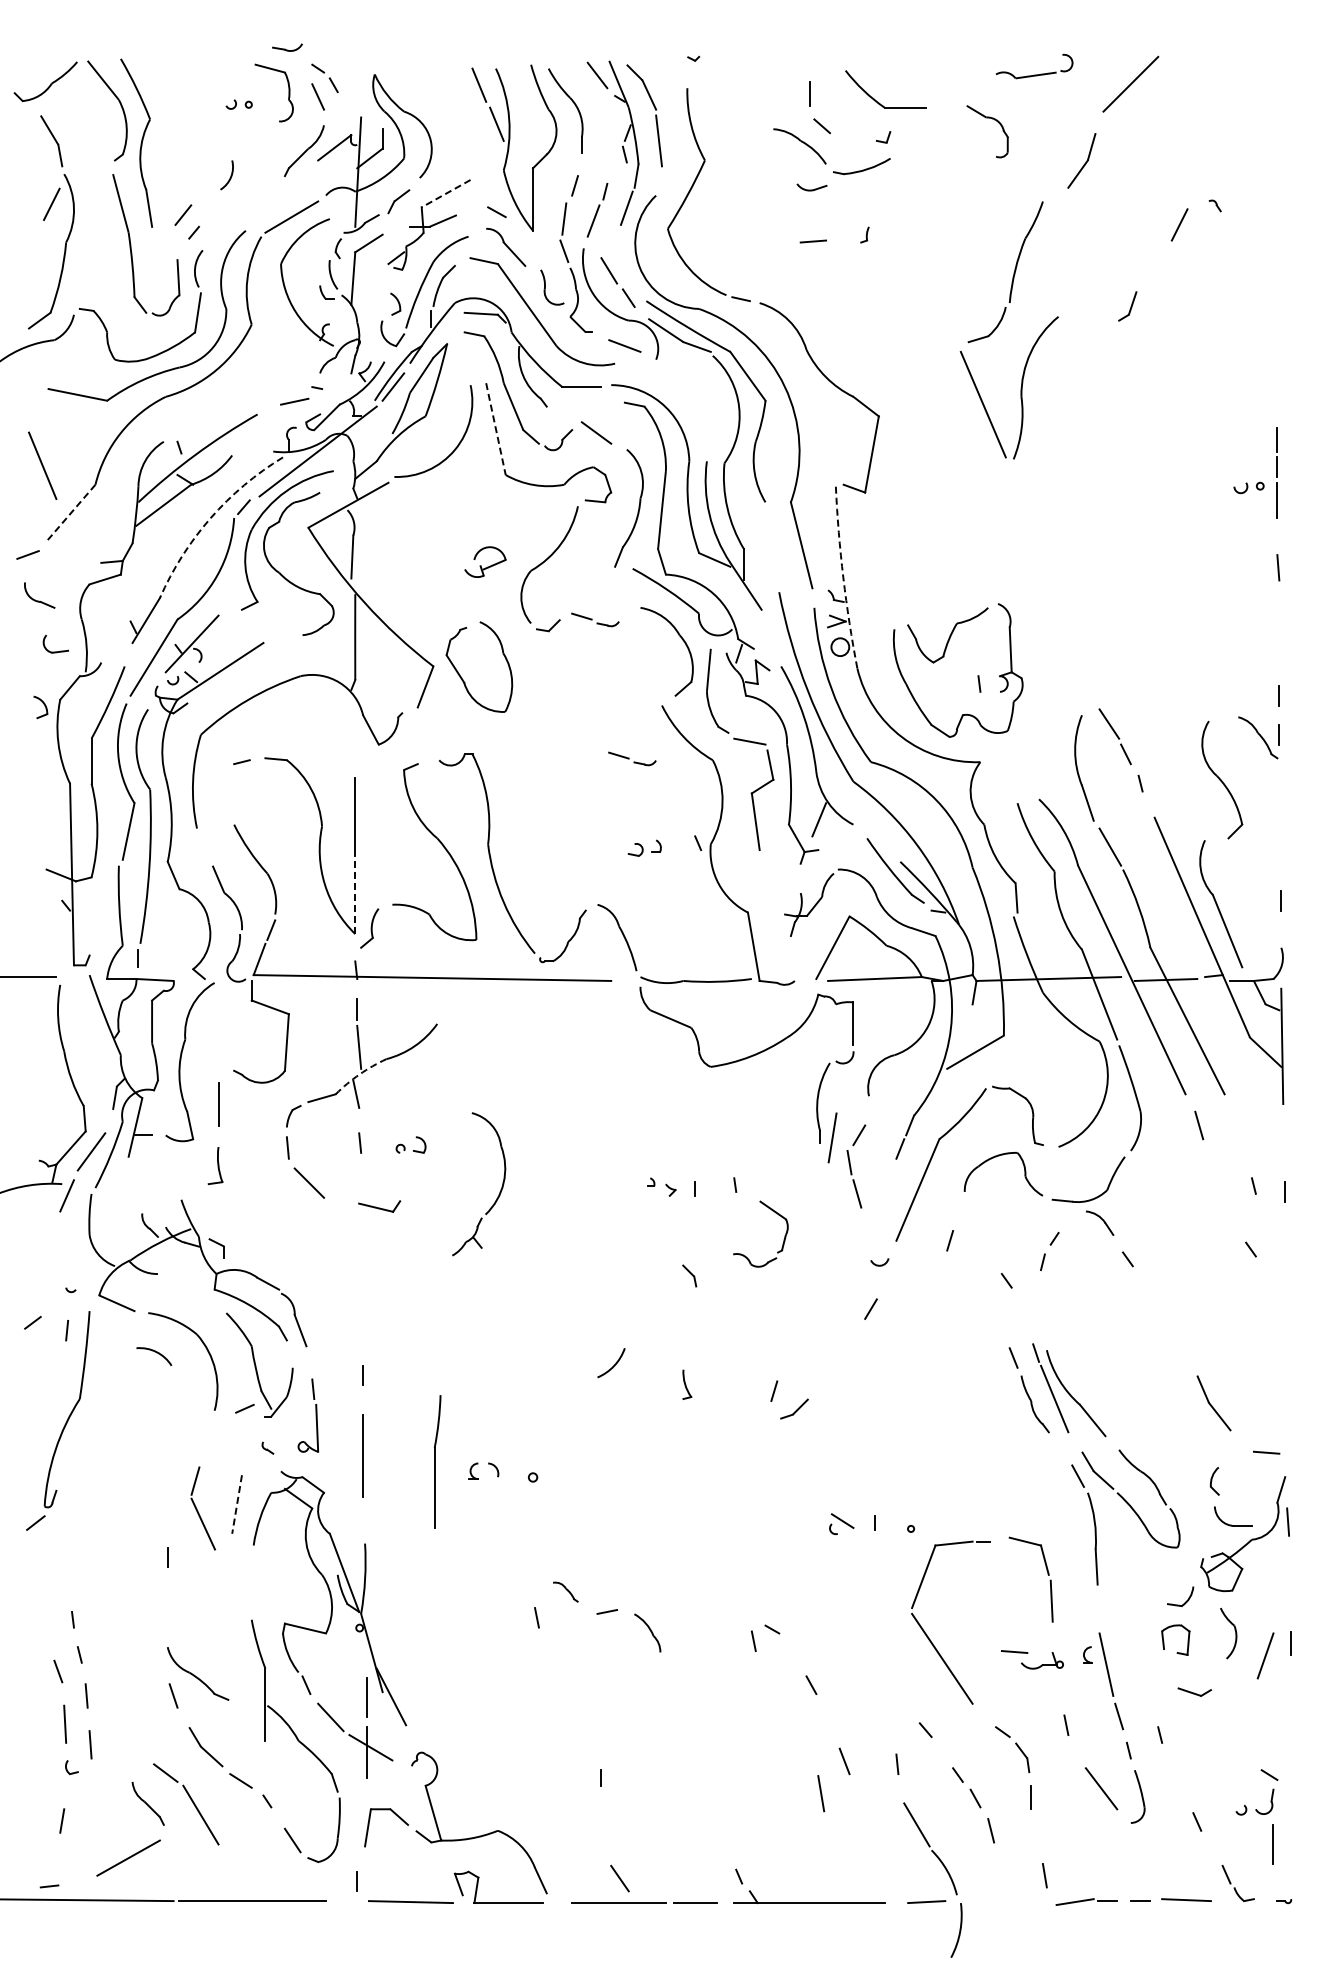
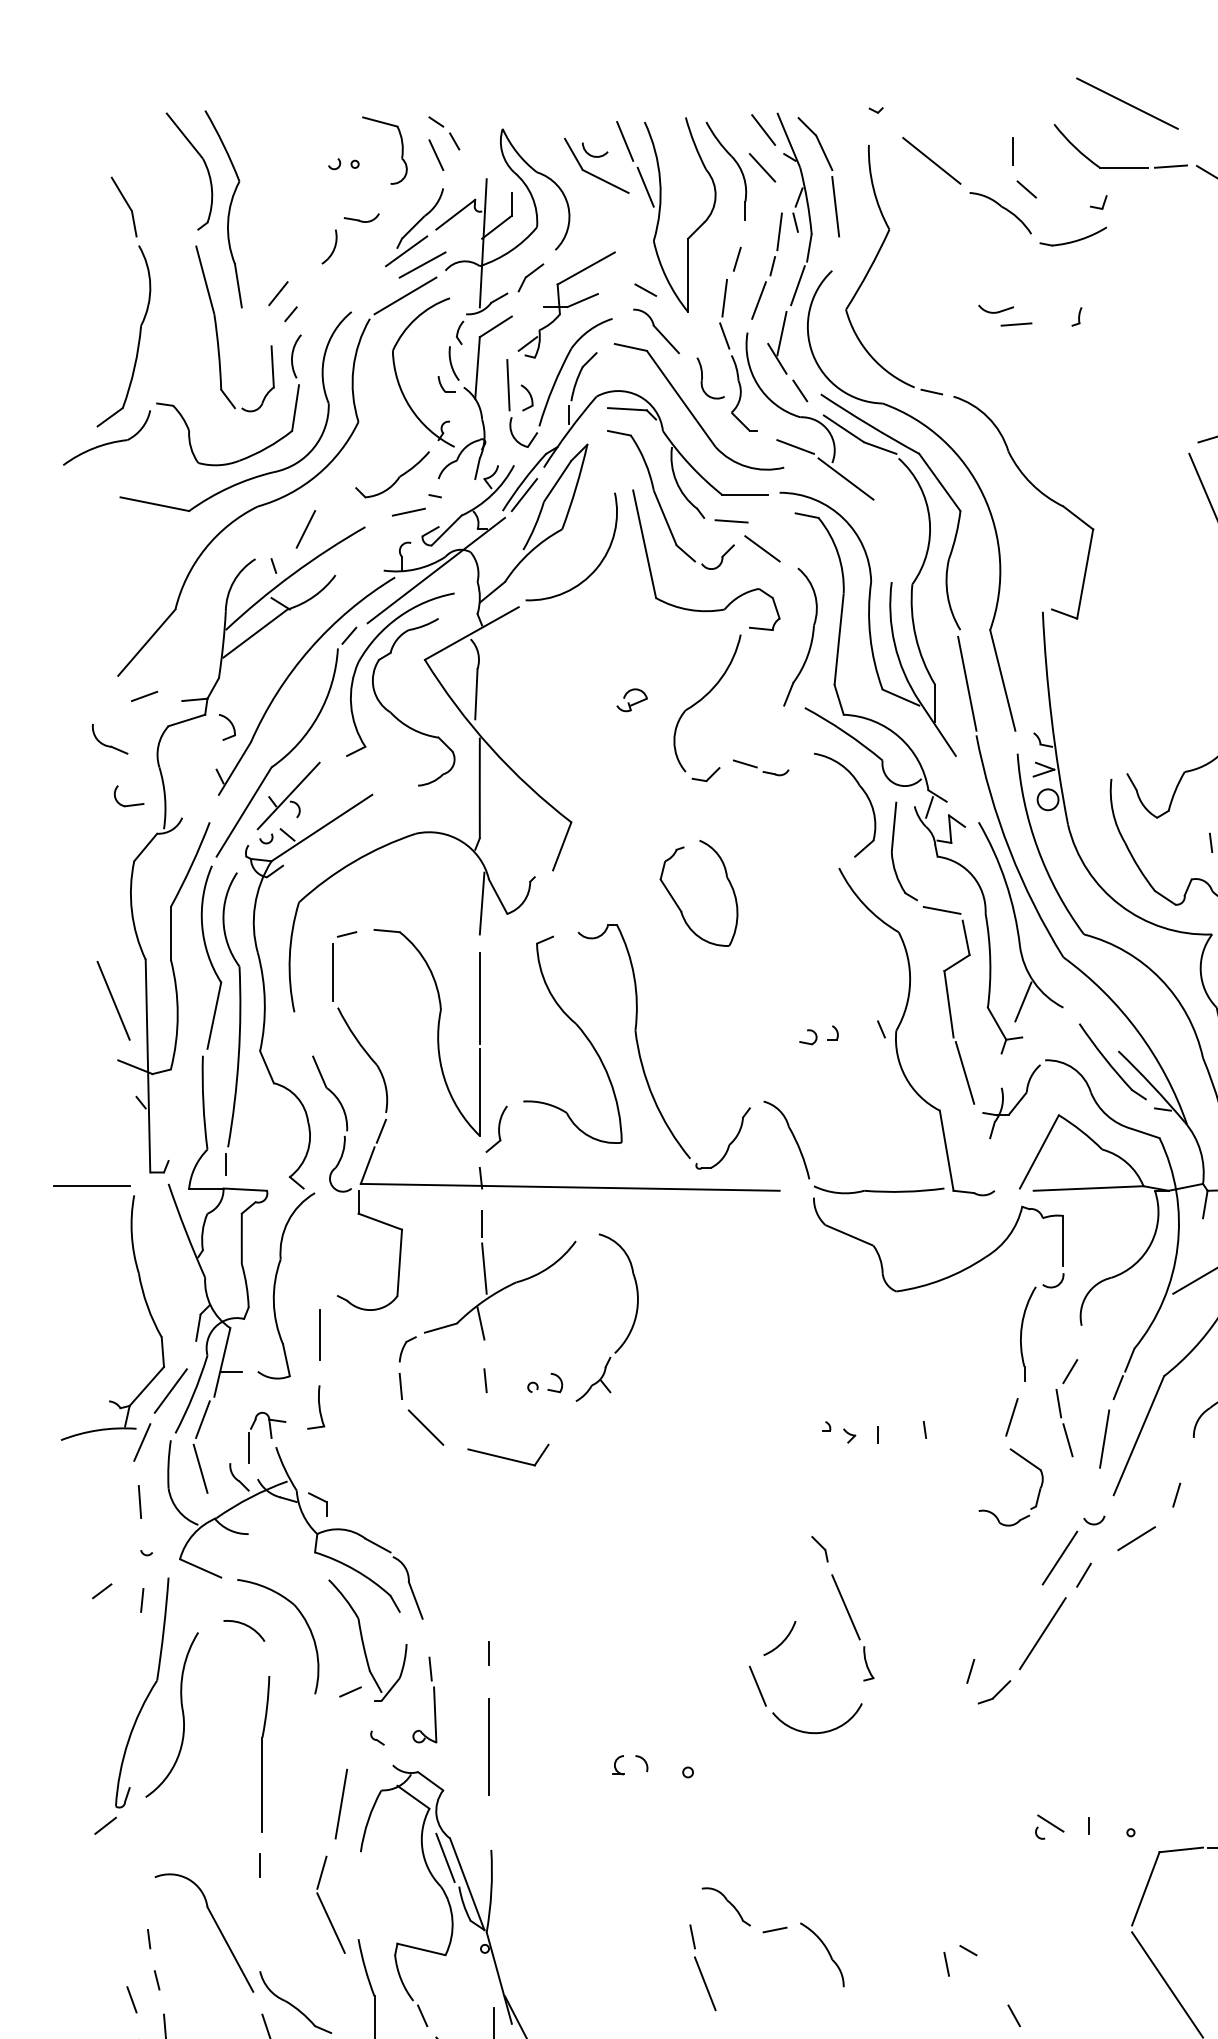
part: (287, 47) -> (361, 217), moved
line: (908, 52) -> (1127, 103), added
part: (45, 81) -> (392, 474), moved
part: (455, 99) -> (597, 158), added
line: (740, 101) -> (931, 160), added
line: (944, 106) -> (1170, 166), added
line: (596, 107) -> (762, 167), added
line: (611, 162) -> (779, 231), added
line: (292, 178) -> (406, 250), added
part: (811, 187) -> (995, 309), moved
line: (305, 190) -> (421, 264), added
line: (446, 193) -> (586, 268), dashed -> solid
line: (51, 203) -> (305, 528), moved
line: (613, 248) -> (782, 332), added
line: (379, 292) -> (508, 384), added
line: (667, 372) -> (845, 477), added
line: (569, 409) -> (730, 521), added
line: (495, 429) -> (644, 544), dashed -> solid
line: (42, 465) -> (113, 1000), moved
line: (70, 513) -> (146, 643), dashed -> solid
arc: (210, 518) -> (310, 649), dashed -> solid
line: (771, 548) -> (967, 684), added
line: (27, 554) -> (143, 695), moved
part: (484, 562) -> (631, 700), size x0.62
arc: (843, 577) -> (1051, 718), dashed -> solid
part: (461, 676) -> (678, 904), moved
part: (40, 707) -> (227, 727), moved
line: (357, 735) -> (482, 903), added
part: (632, 758) -> (804, 930), removed
line: (230, 793) -> (333, 971), added
line: (769, 879) -> (965, 1071), added
line: (355, 896) -> (480, 1091), dashed -> solid
arc: (359, 1074) -> (484, 1300), dashed -> solid
line: (832, 1137) -> (1104, 1438), moved
line: (809, 1174) -> (1011, 1417), added
line: (118, 1175) -> (202, 1418), added
part: (173, 1191) -> (266, 1437), added
part: (498, 1194) -> (630, 1329), moved
part: (379, 1206) -> (508, 1455), size x1.67
line: (116, 1217) -> (200, 1467), added
part: (783, 1239) -> (1037, 1493), moved
line: (65, 1246) -> (140, 1501), added
part: (689, 1275) -> (819, 1548), moved
line: (915, 1277) -> (1136, 1538), added
line: (850, 1294) -> (1059, 1558), added
line: (667, 1336) -> (845, 1607), added
line: (835, 1358) -> (1042, 1633), added
part: (100, 1424) -> (181, 1710), added
part: (622, 1438) -> (792, 1726), added
part: (437, 1461) -> (265, 1753), moved
line: (237, 1504) -> (341, 1804), dashed -> solid
part: (202, 1508) -> (330, 1904), moved
line: (325, 1549) -> (444, 1856), added
part: (565, 1591) -> (726, 1906), size x1.67
part: (129, 1607) -> (215, 1924), added
part: (647, 1632) -> (822, 1954), size x1.43
line: (547, 1657) -> (705, 1983), added

